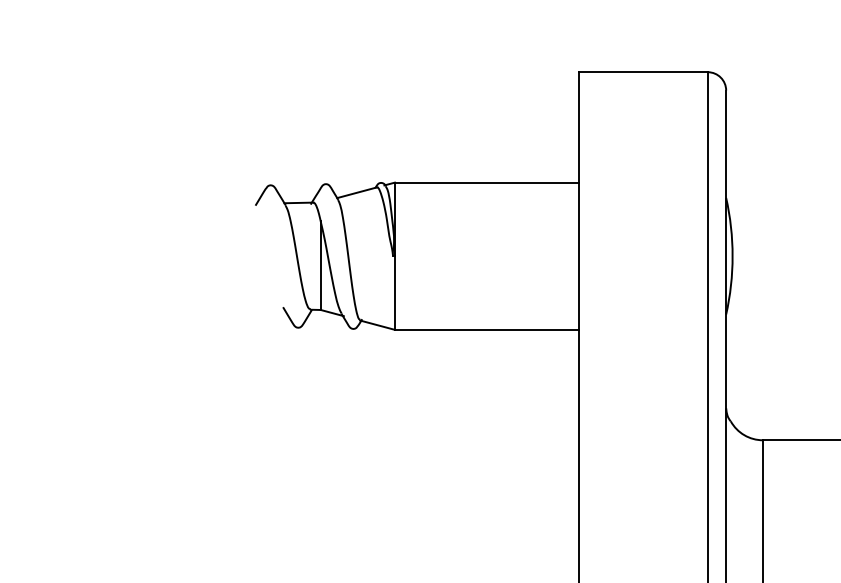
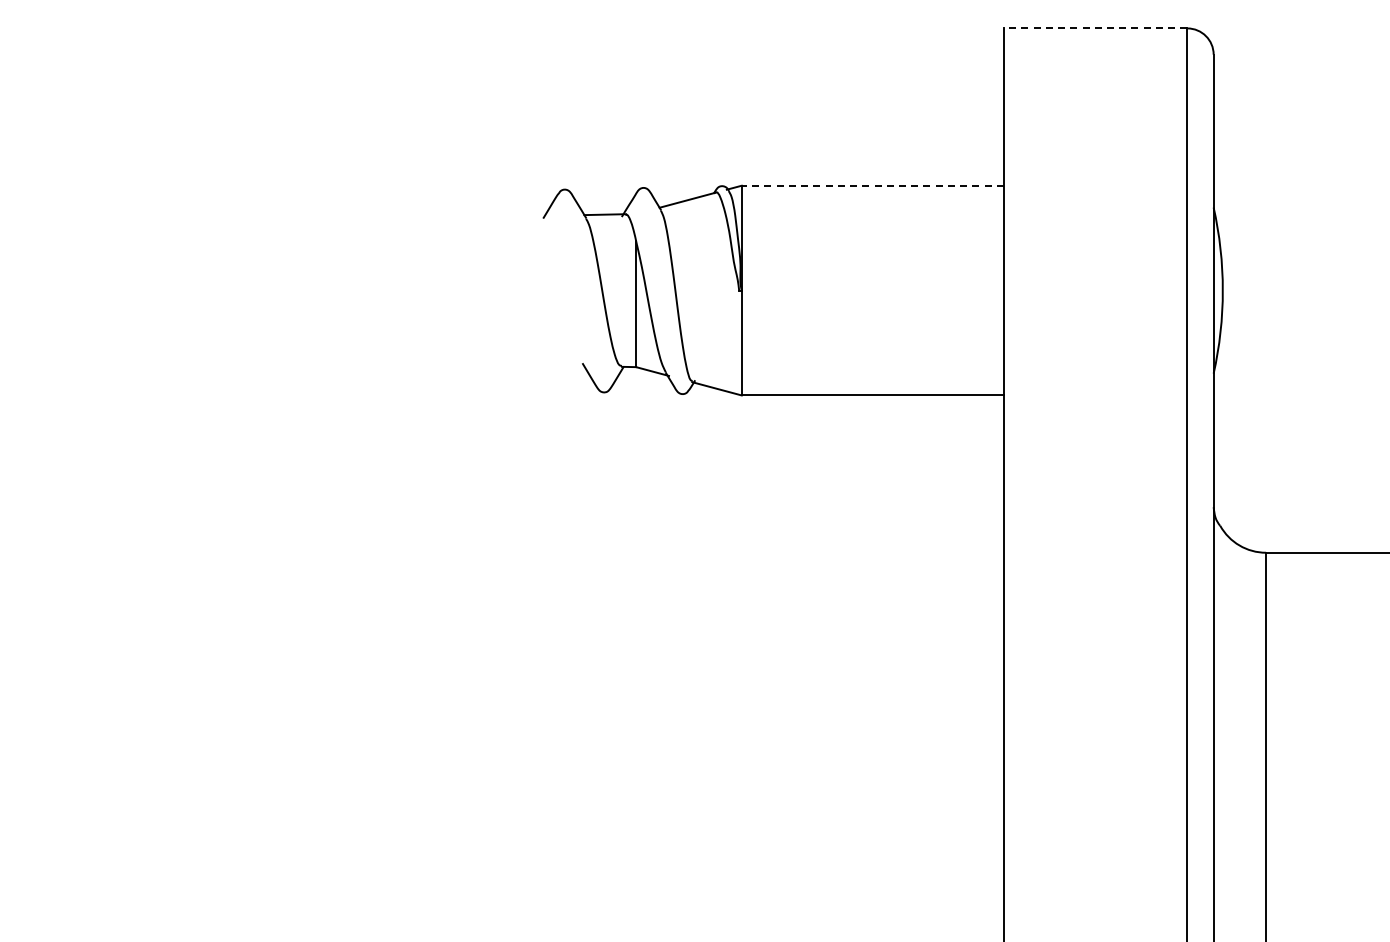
line: (643, 72) -> (1095, 28), solid -> dashed
line: (486, 182) -> (872, 185), solid -> dashed

